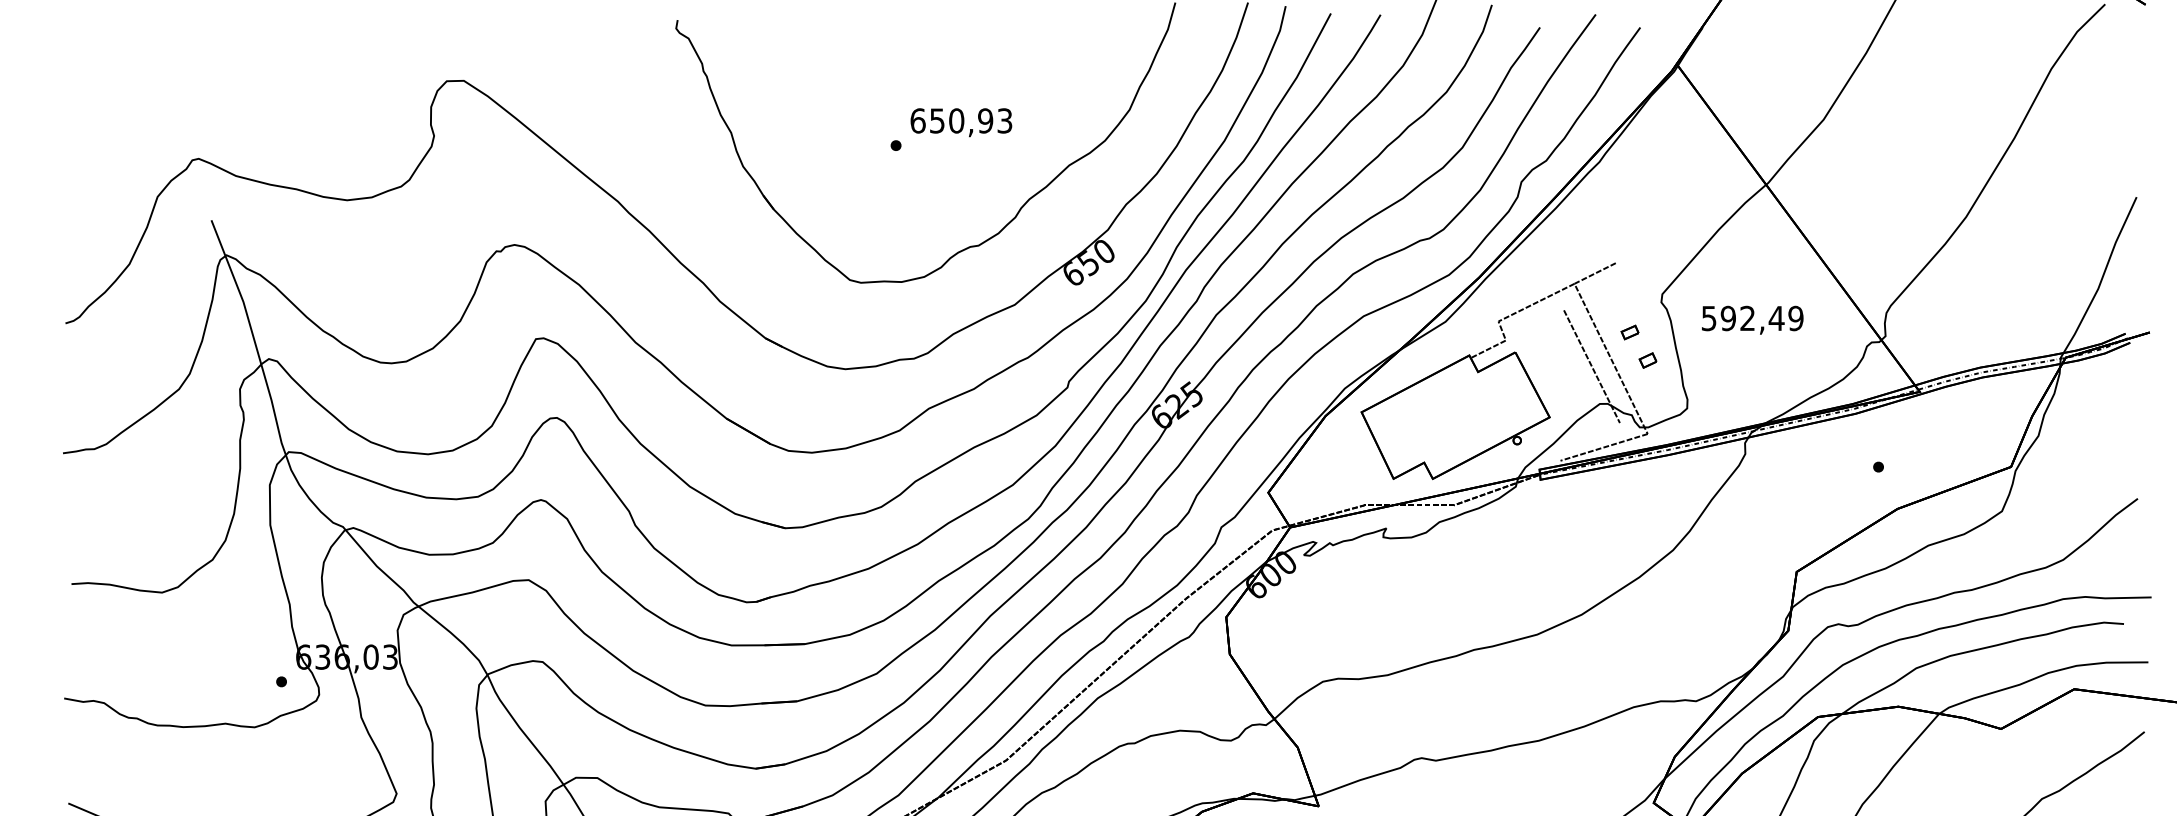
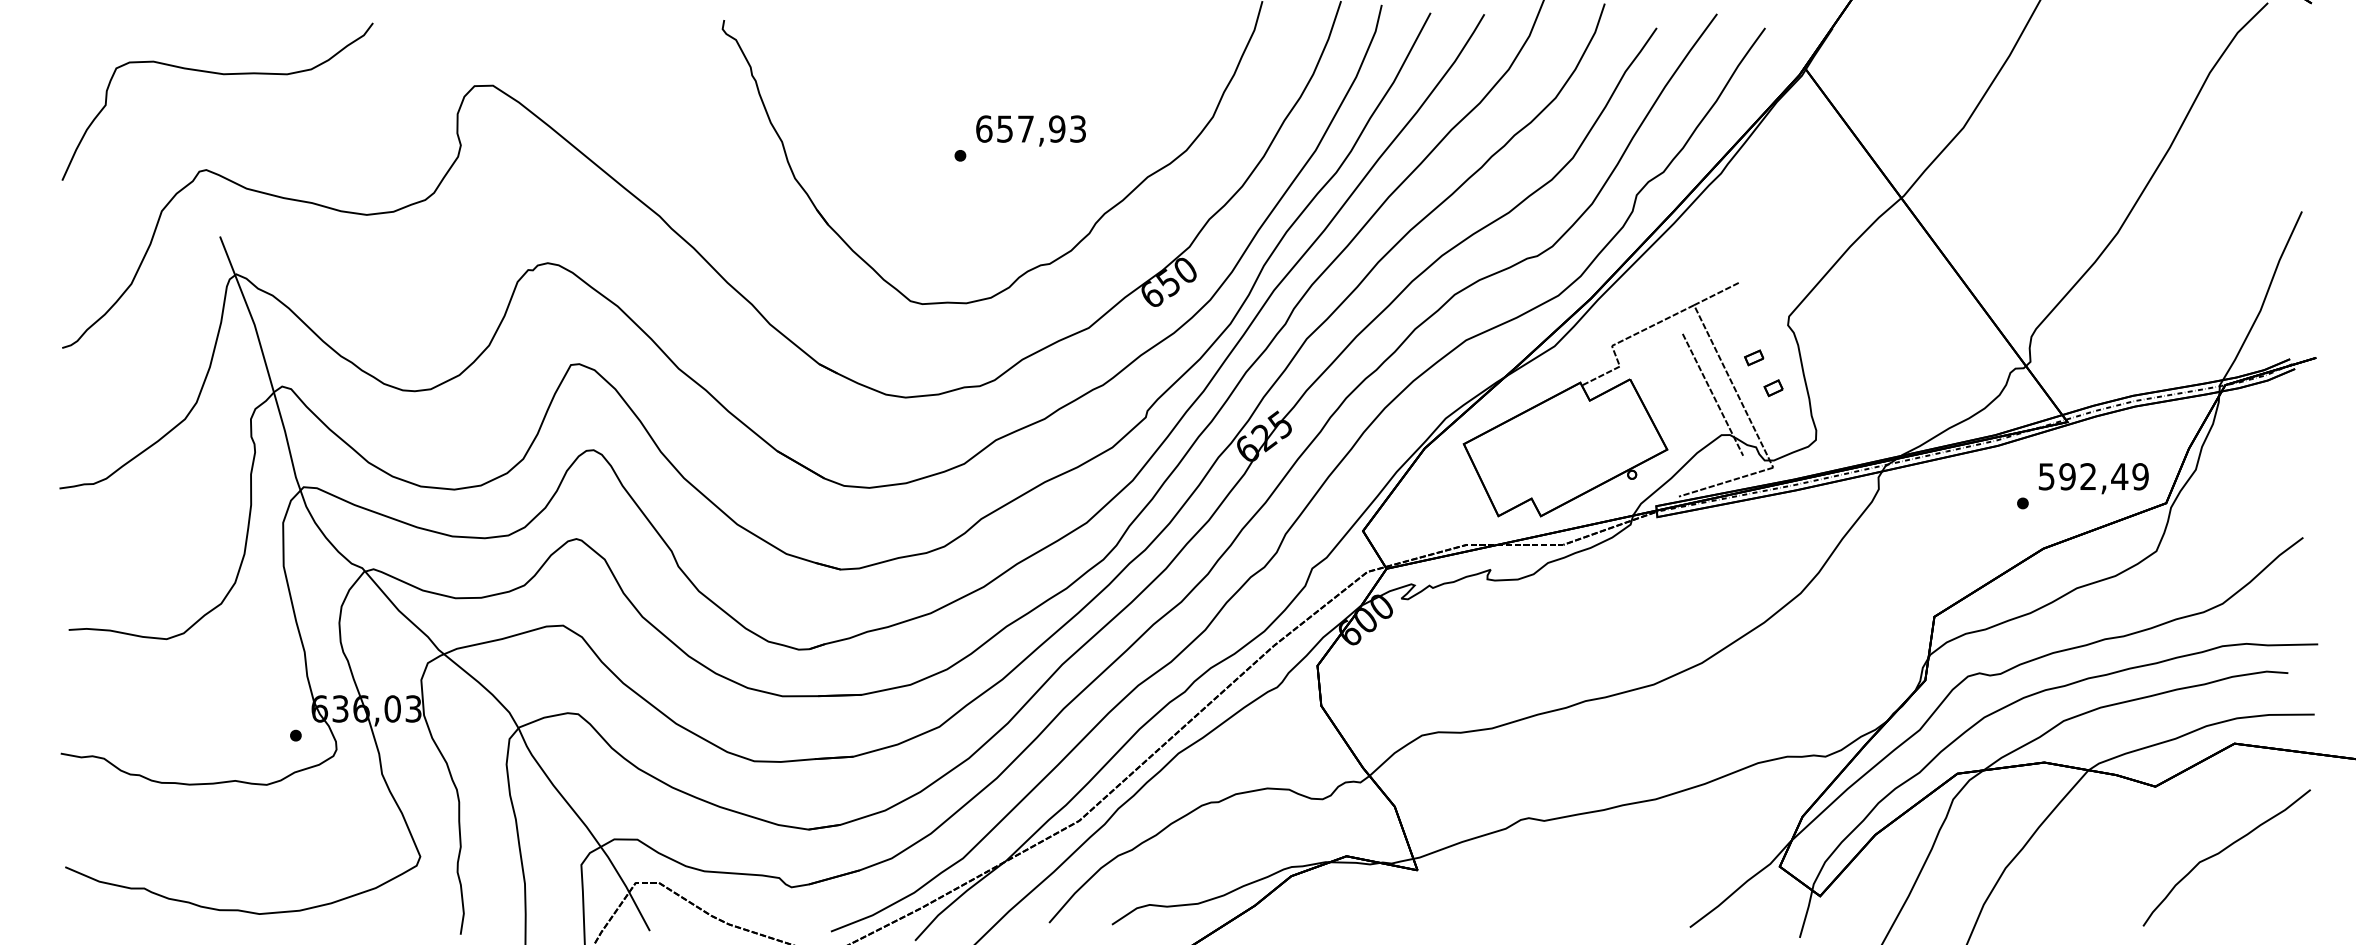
curve: (214, 71) -> (223, 75), added
text: (956, 120) -> (1025, 128), 650,93 -> 657,93
text: (1752, 320) -> (2093, 478), moved

